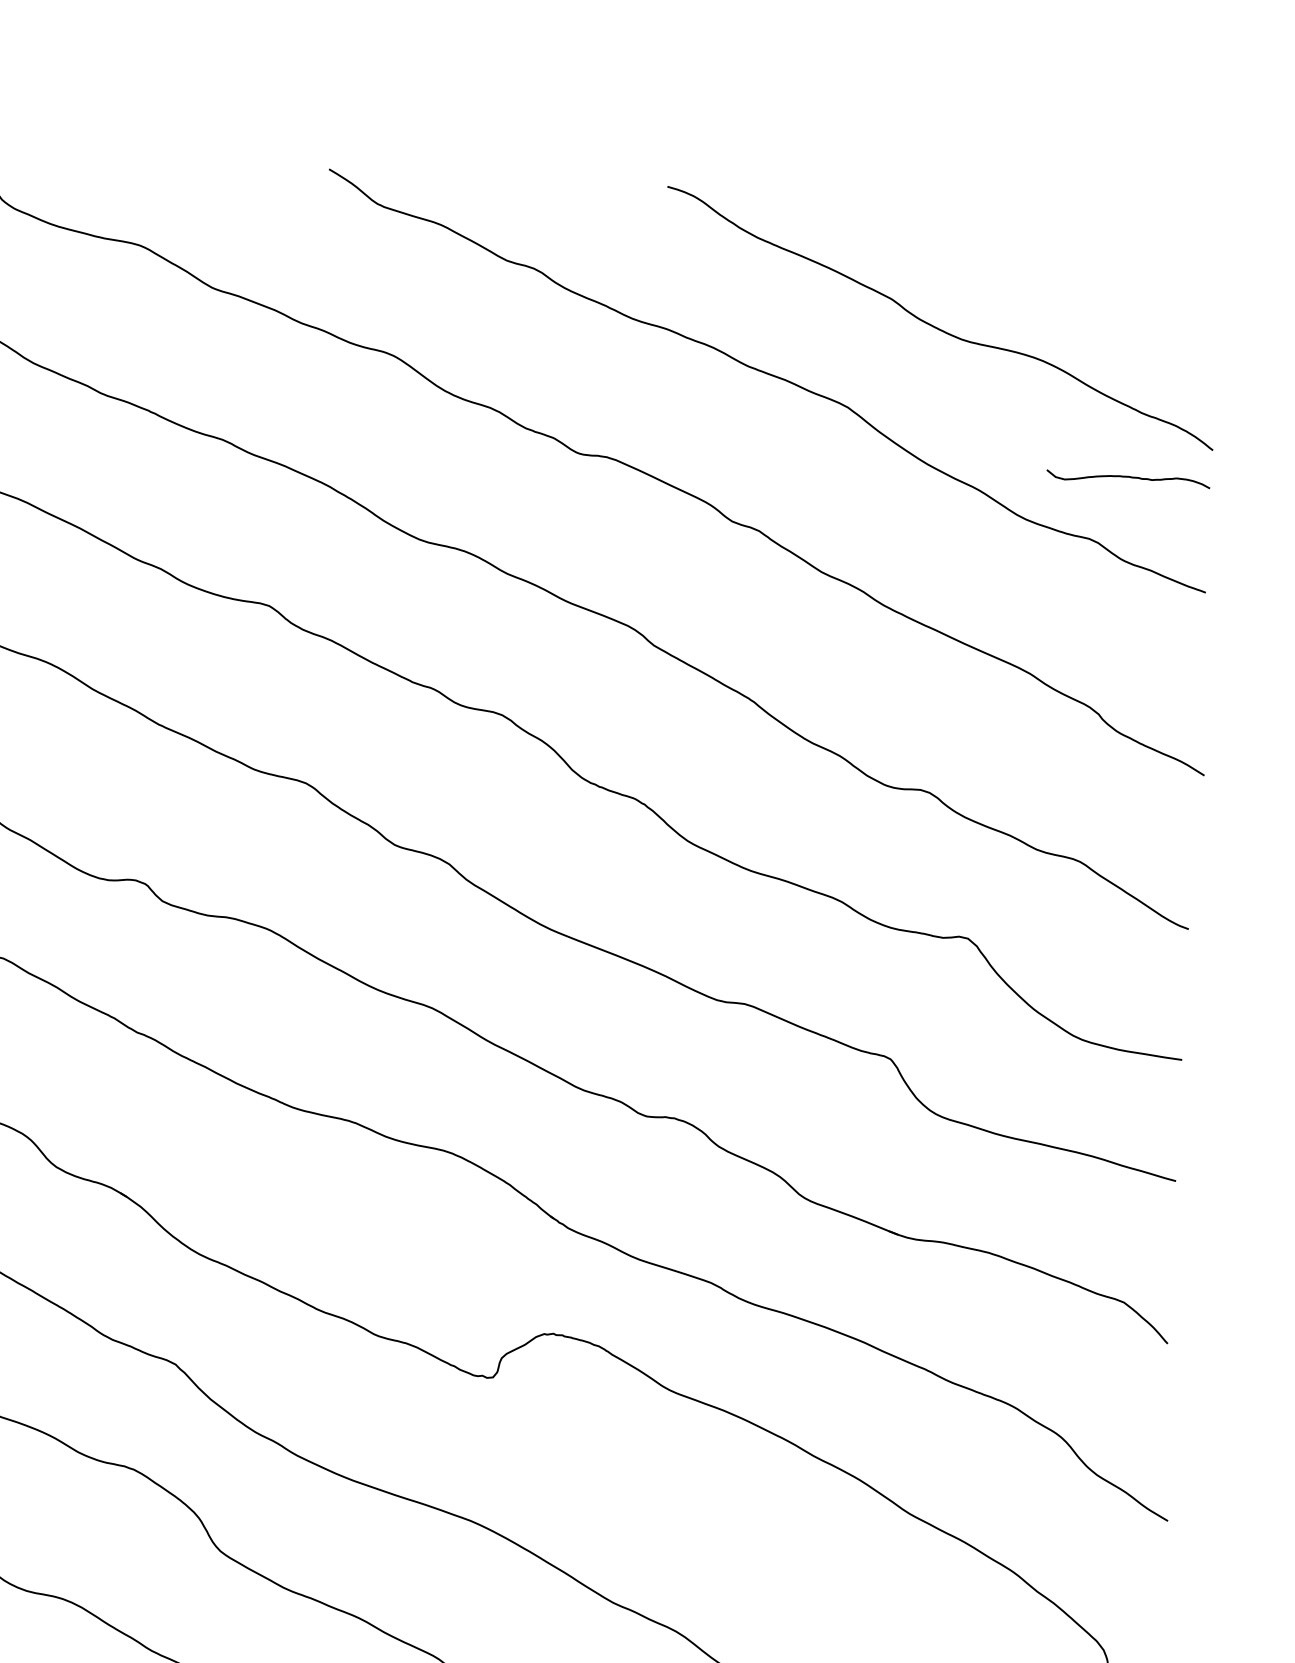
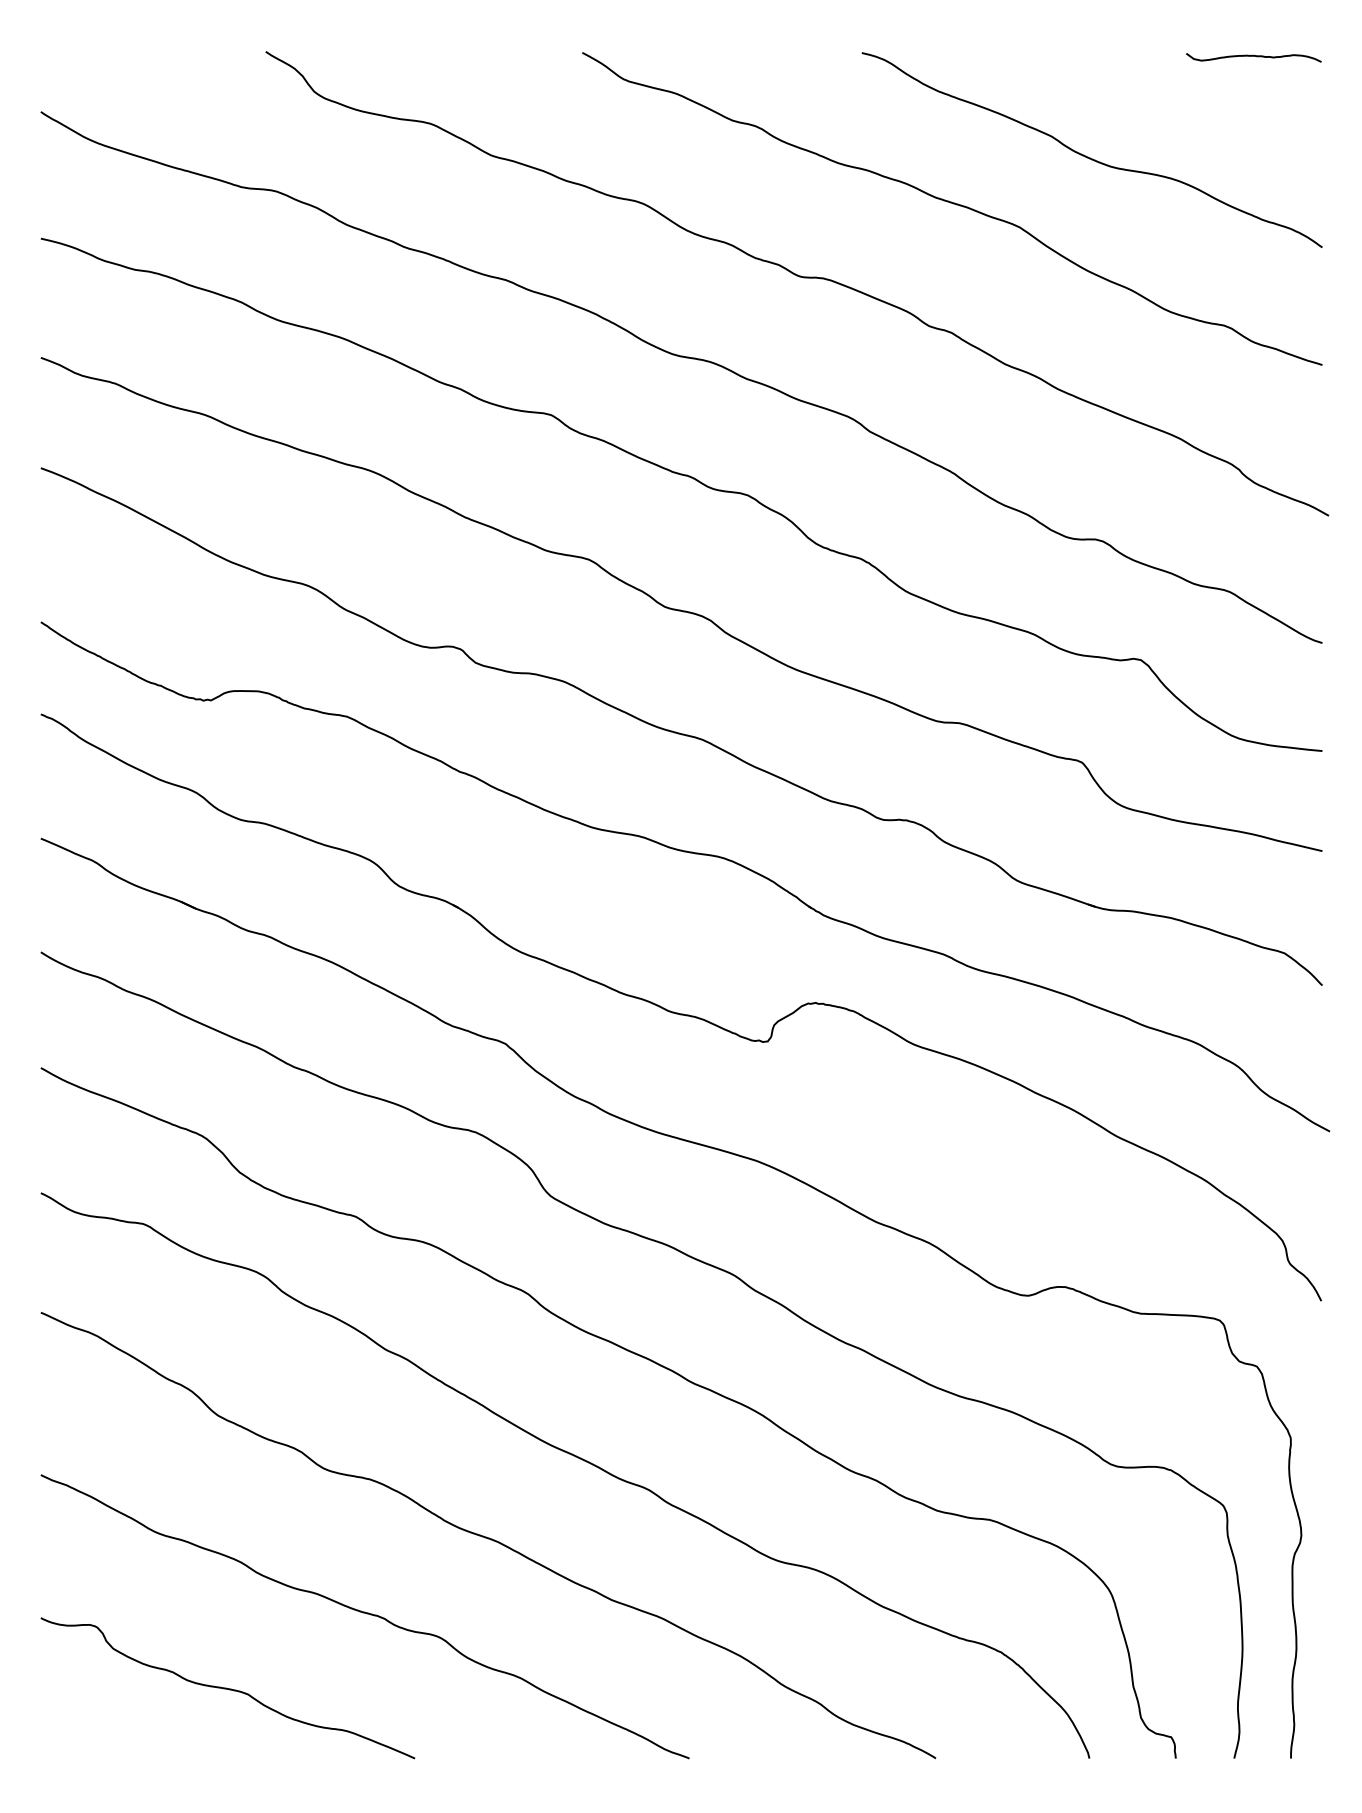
curve: (1128, 477) -> (1253, 56), moved

